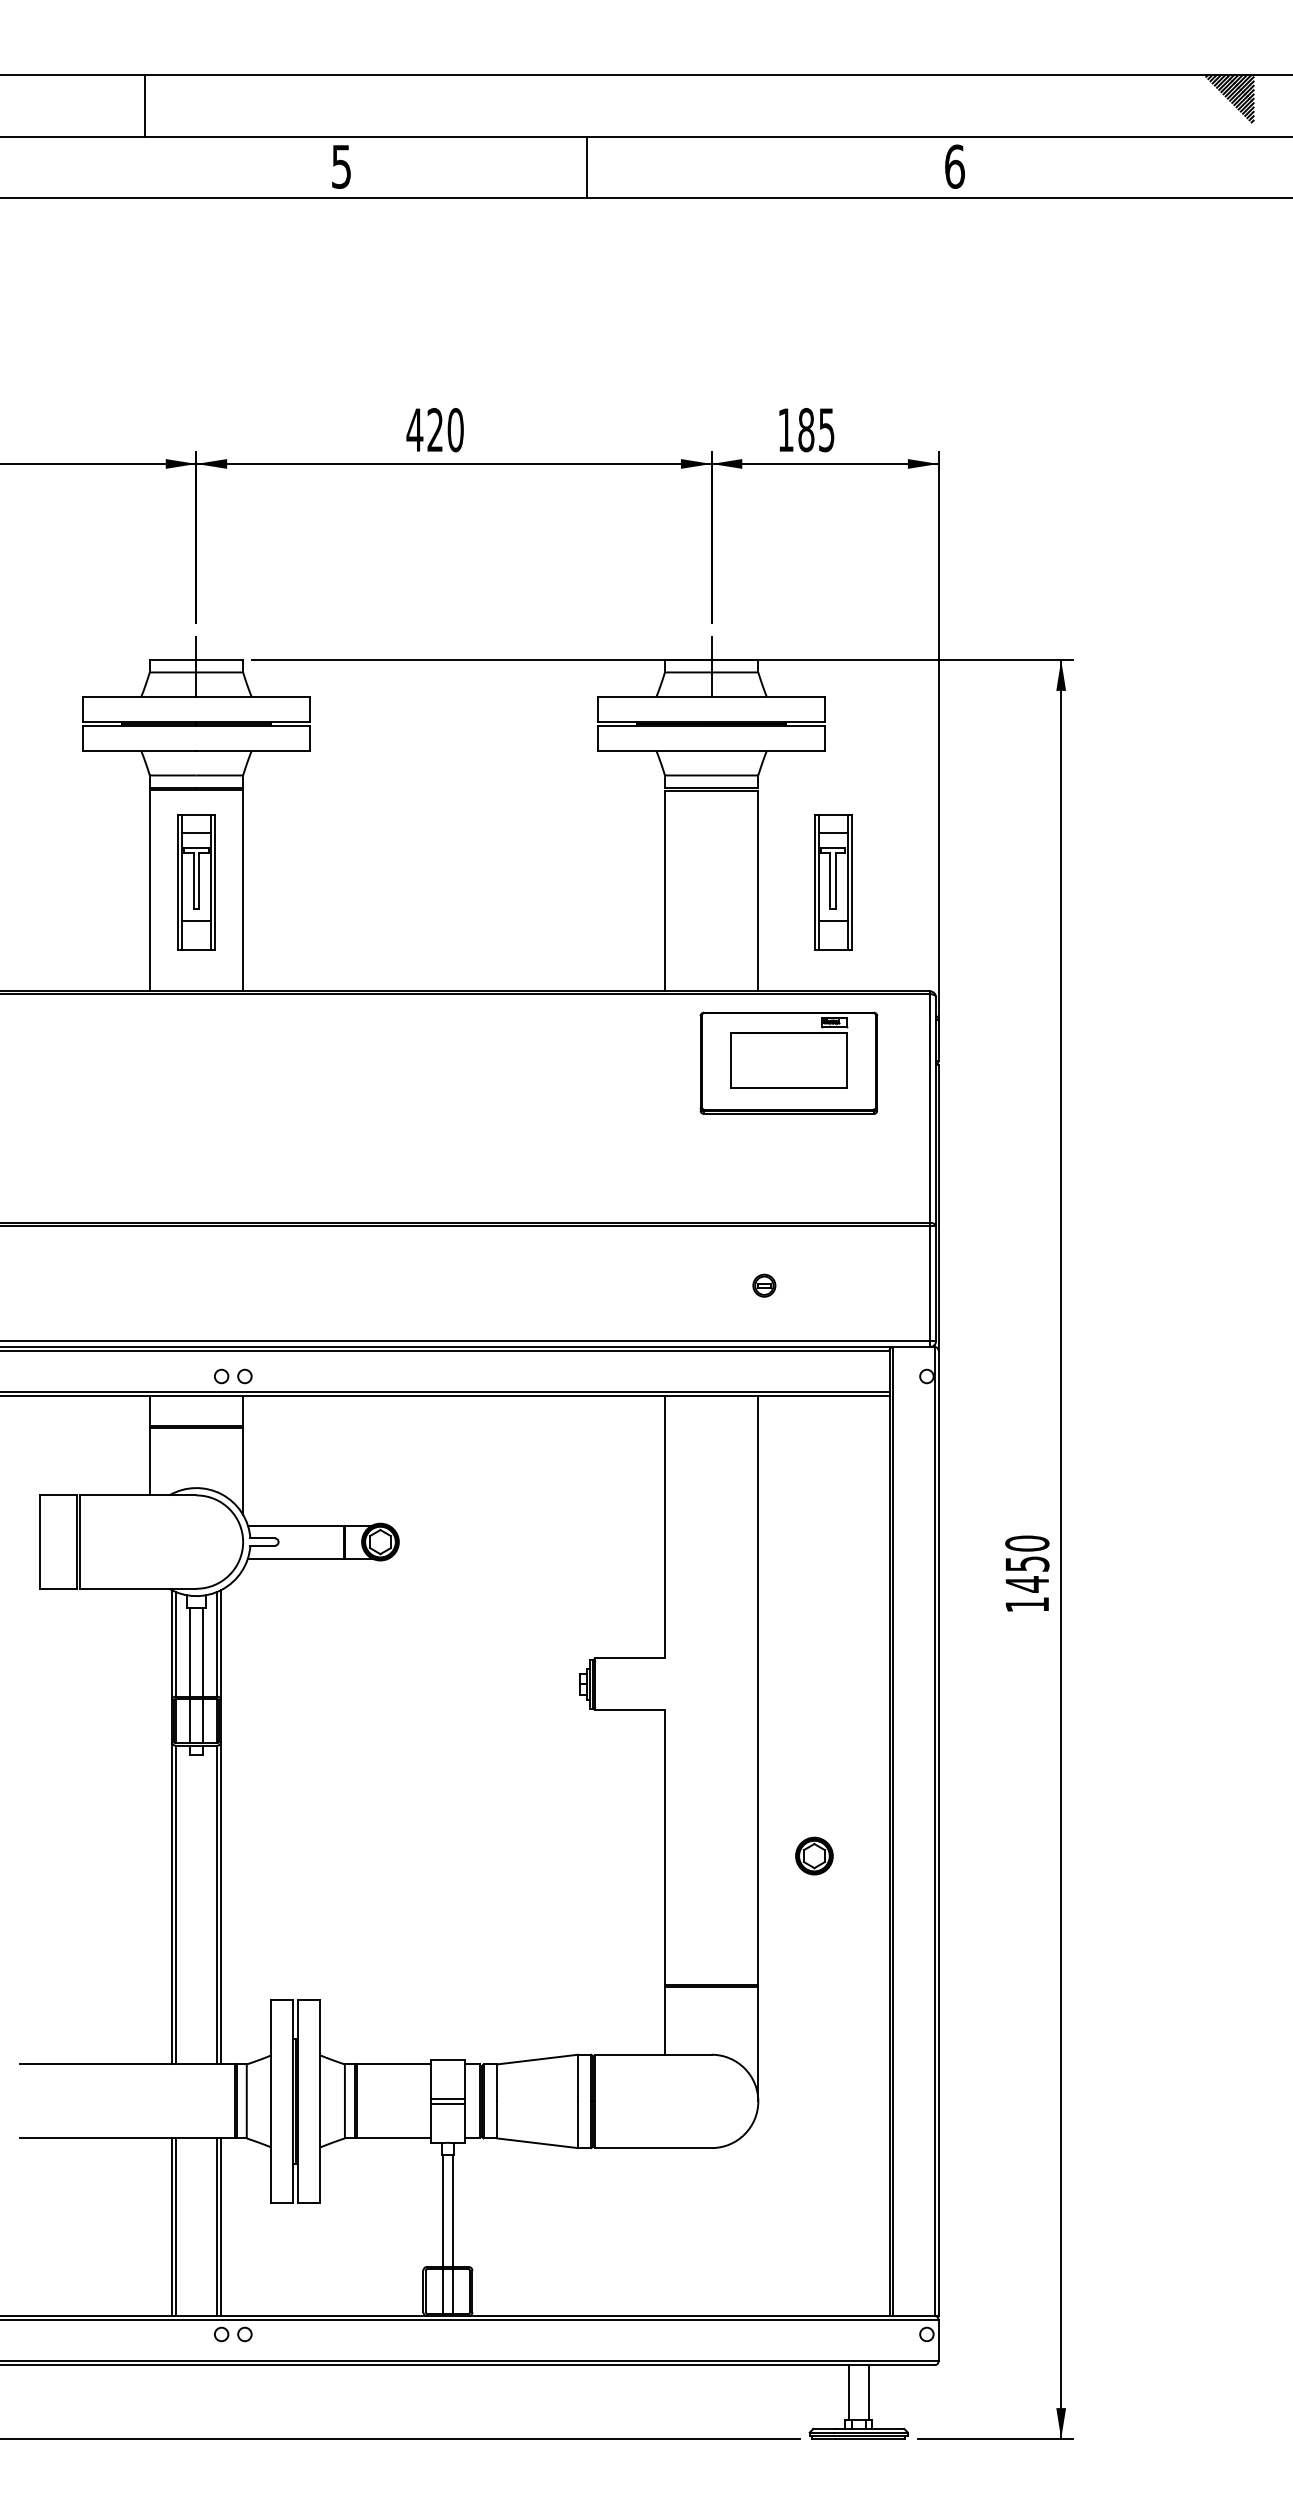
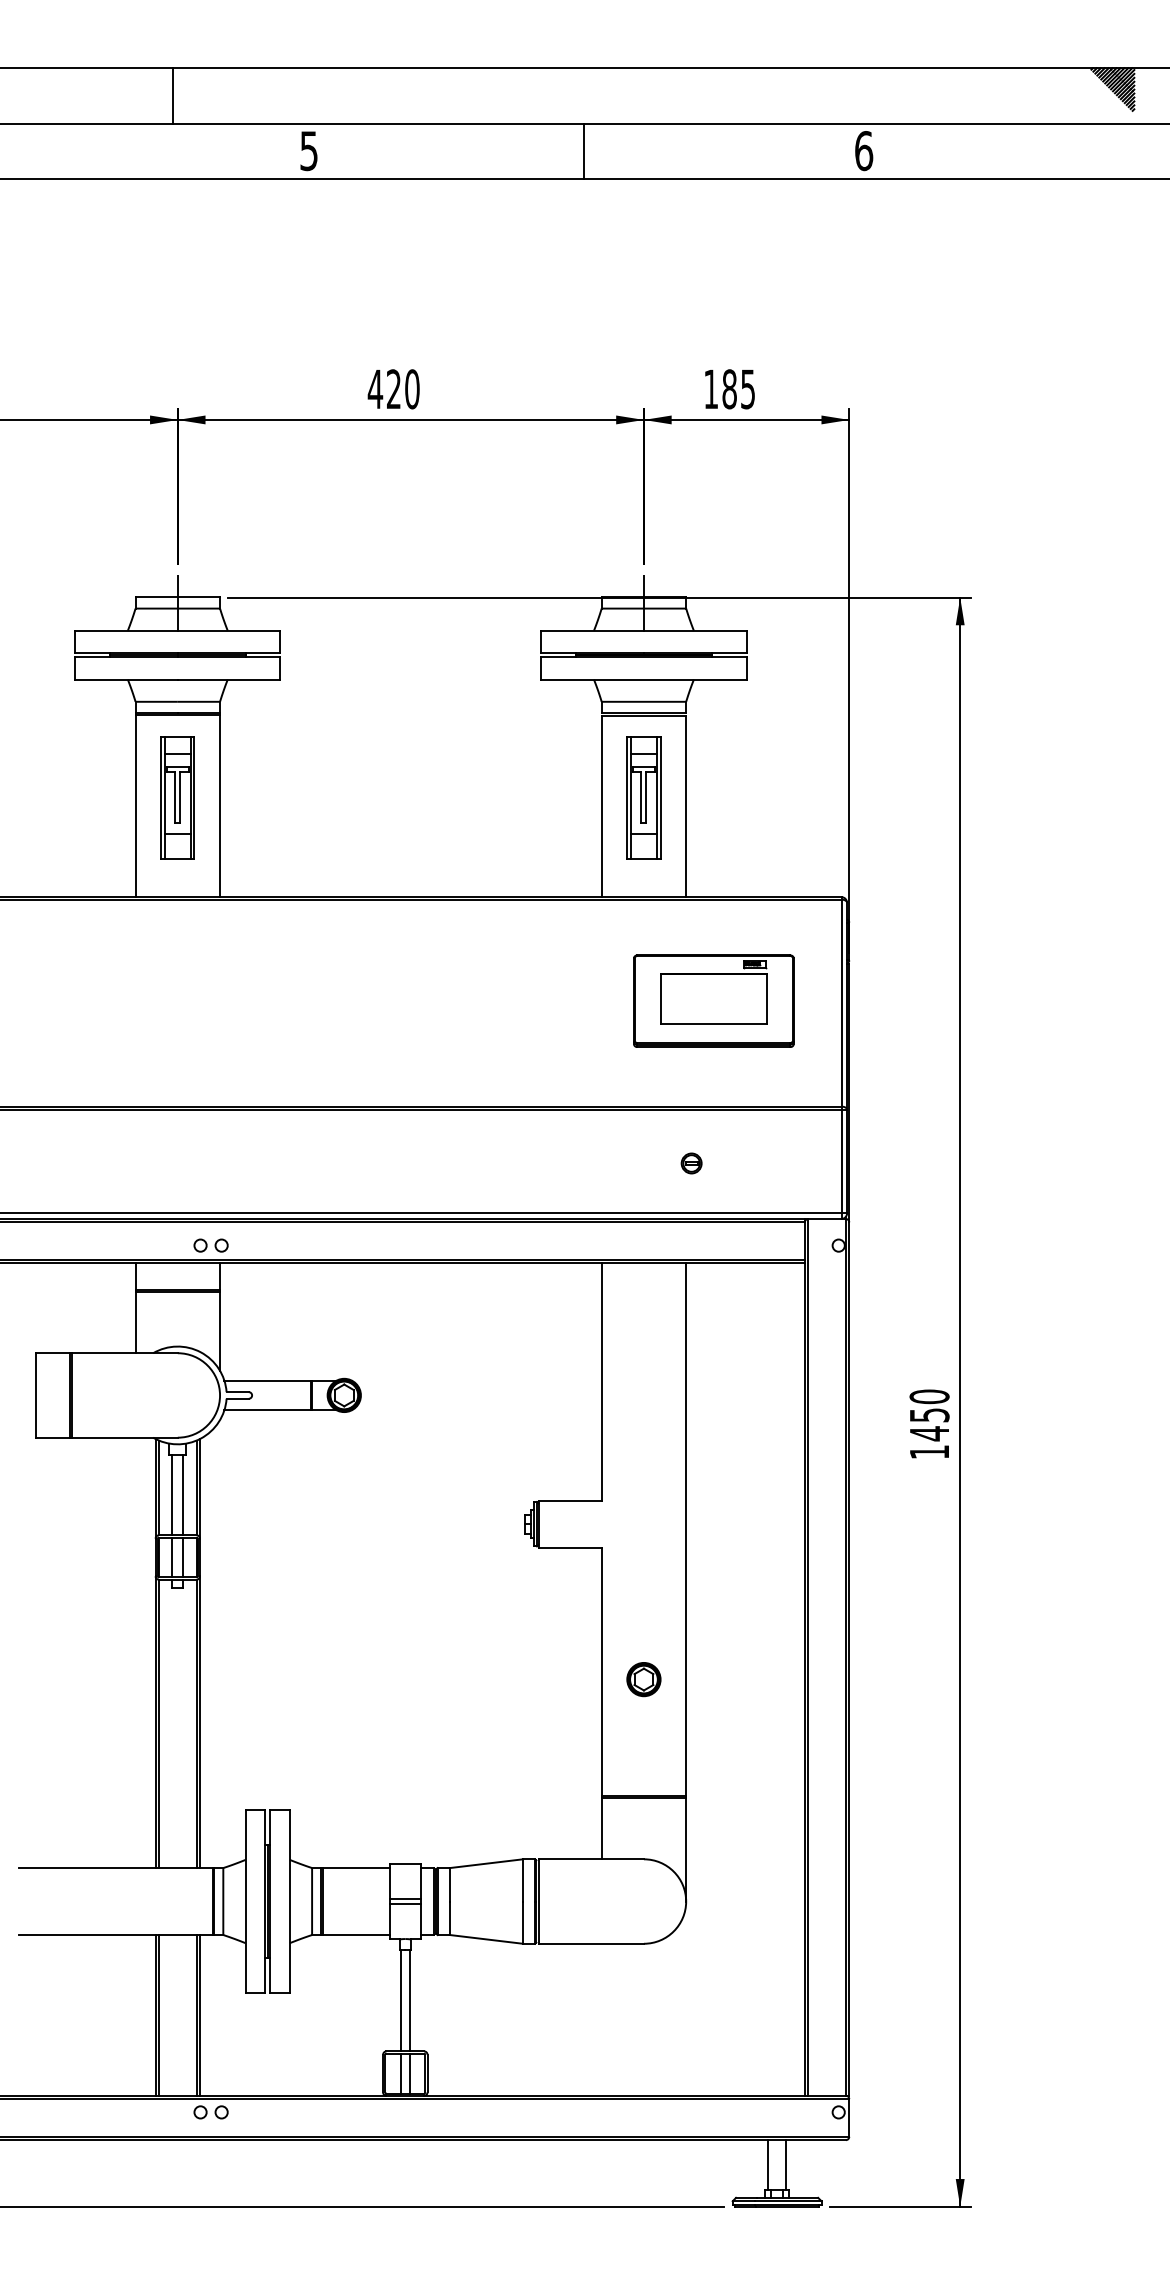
line: (145, 105) -> (173, 95), moved
line: (587, 167) -> (584, 151), moved
part: (832, 881) -> (643, 797), moved
part: (788, 1062) -> (713, 1000), moved
part: (813, 1856) -> (643, 1679), moved

